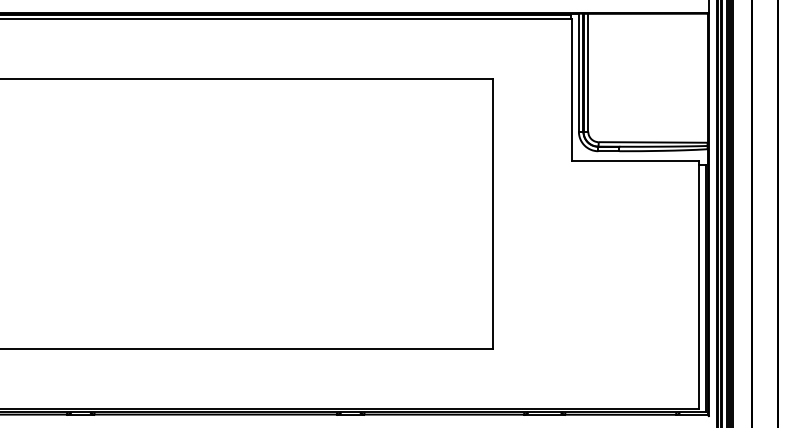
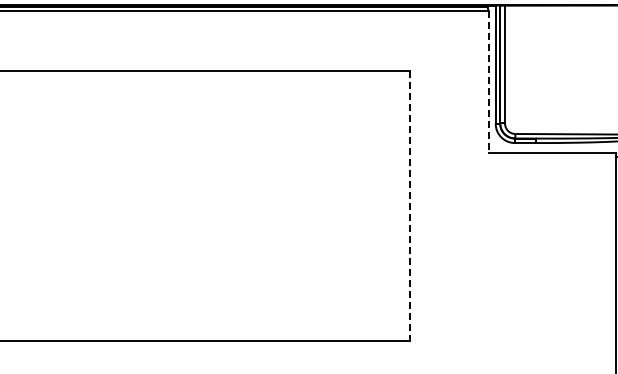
line: (571, 90) -> (488, 82), solid -> dashed
line: (493, 213) -> (410, 205), solid -> dashed

